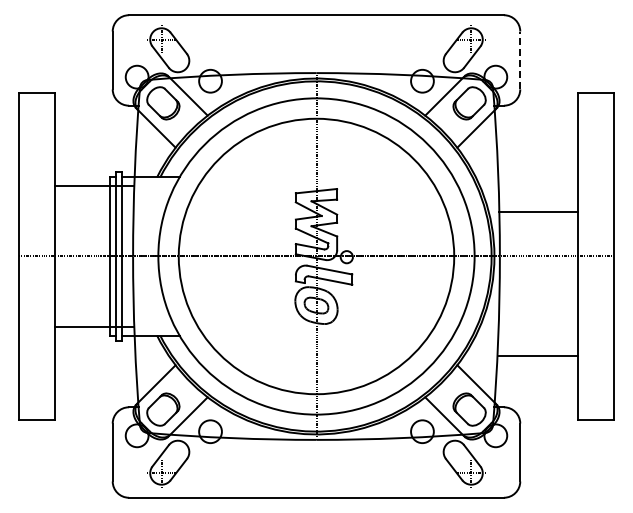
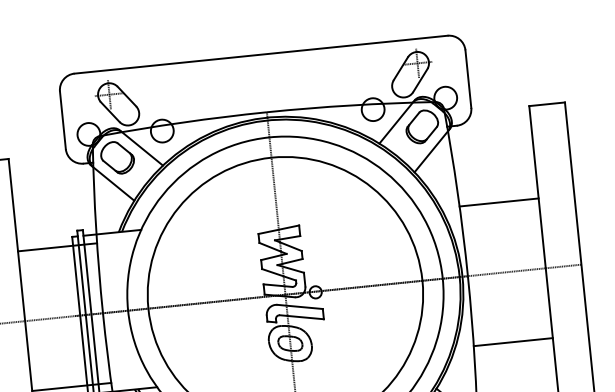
line: (520, 60) -> (468, 79), dashed -> solid
line: (538, 212) -> (499, 202), moved
line: (538, 355) -> (513, 341), moved

